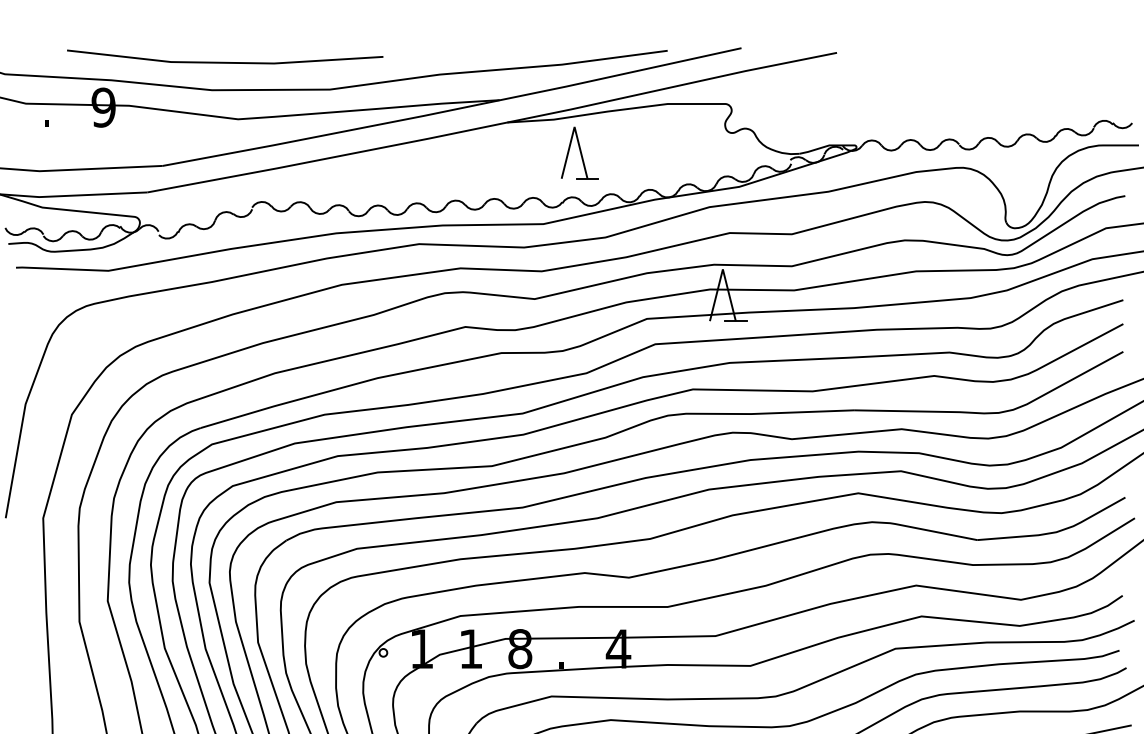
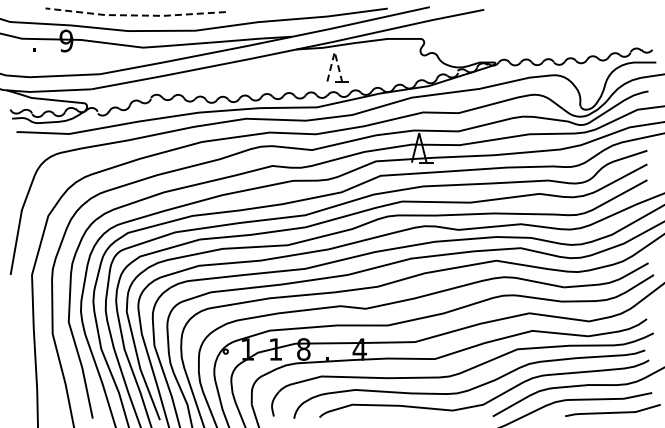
line: (224, 62) -> (135, 15), solid -> dashed
line: (574, 127) -> (334, 52), solid -> dashed

